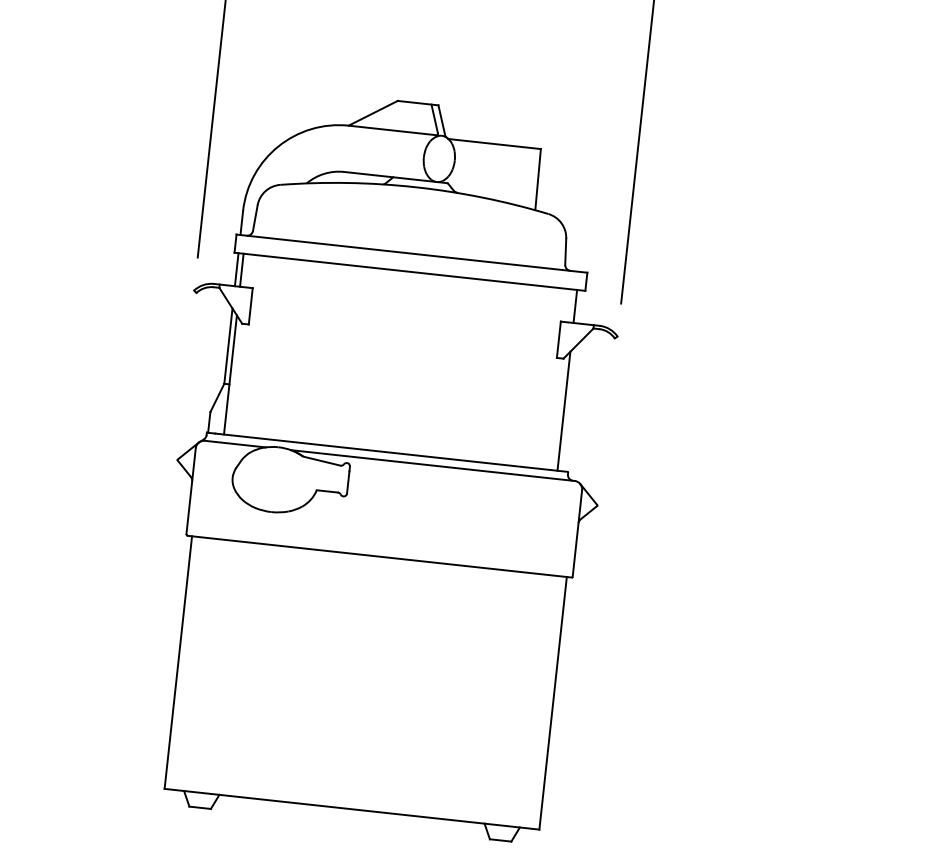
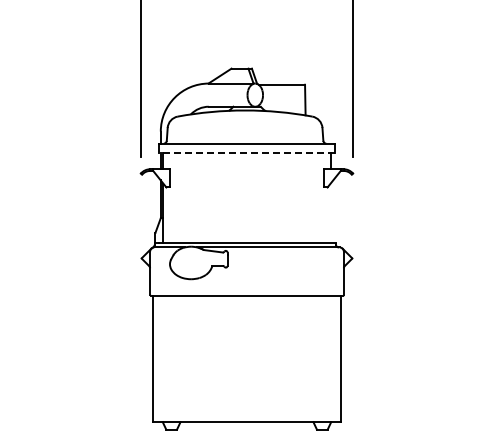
line: (409, 271) -> (246, 152), solid -> dashed
line: (563, 411) -> (330, 213), removed

